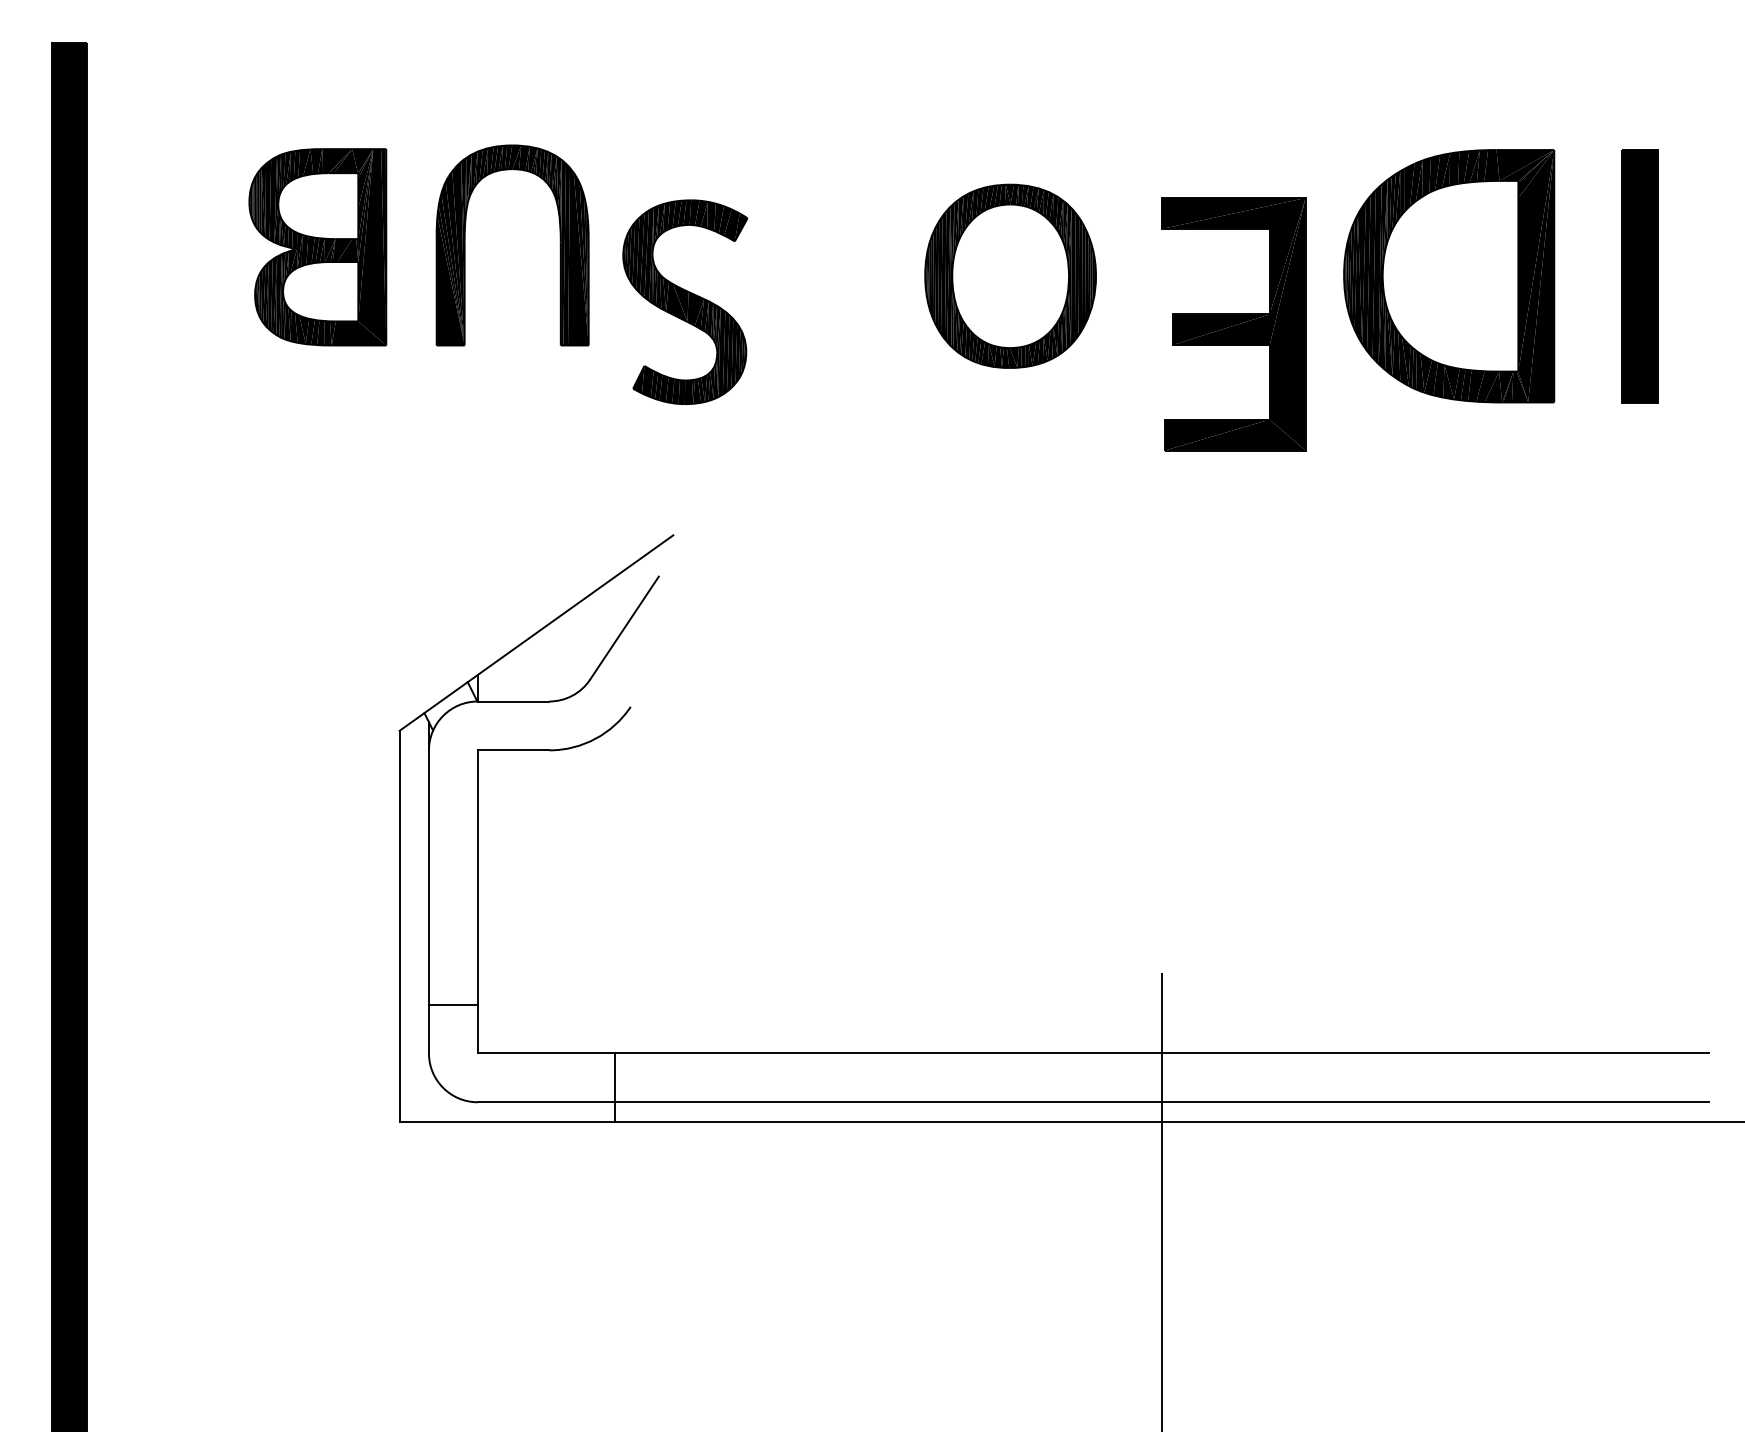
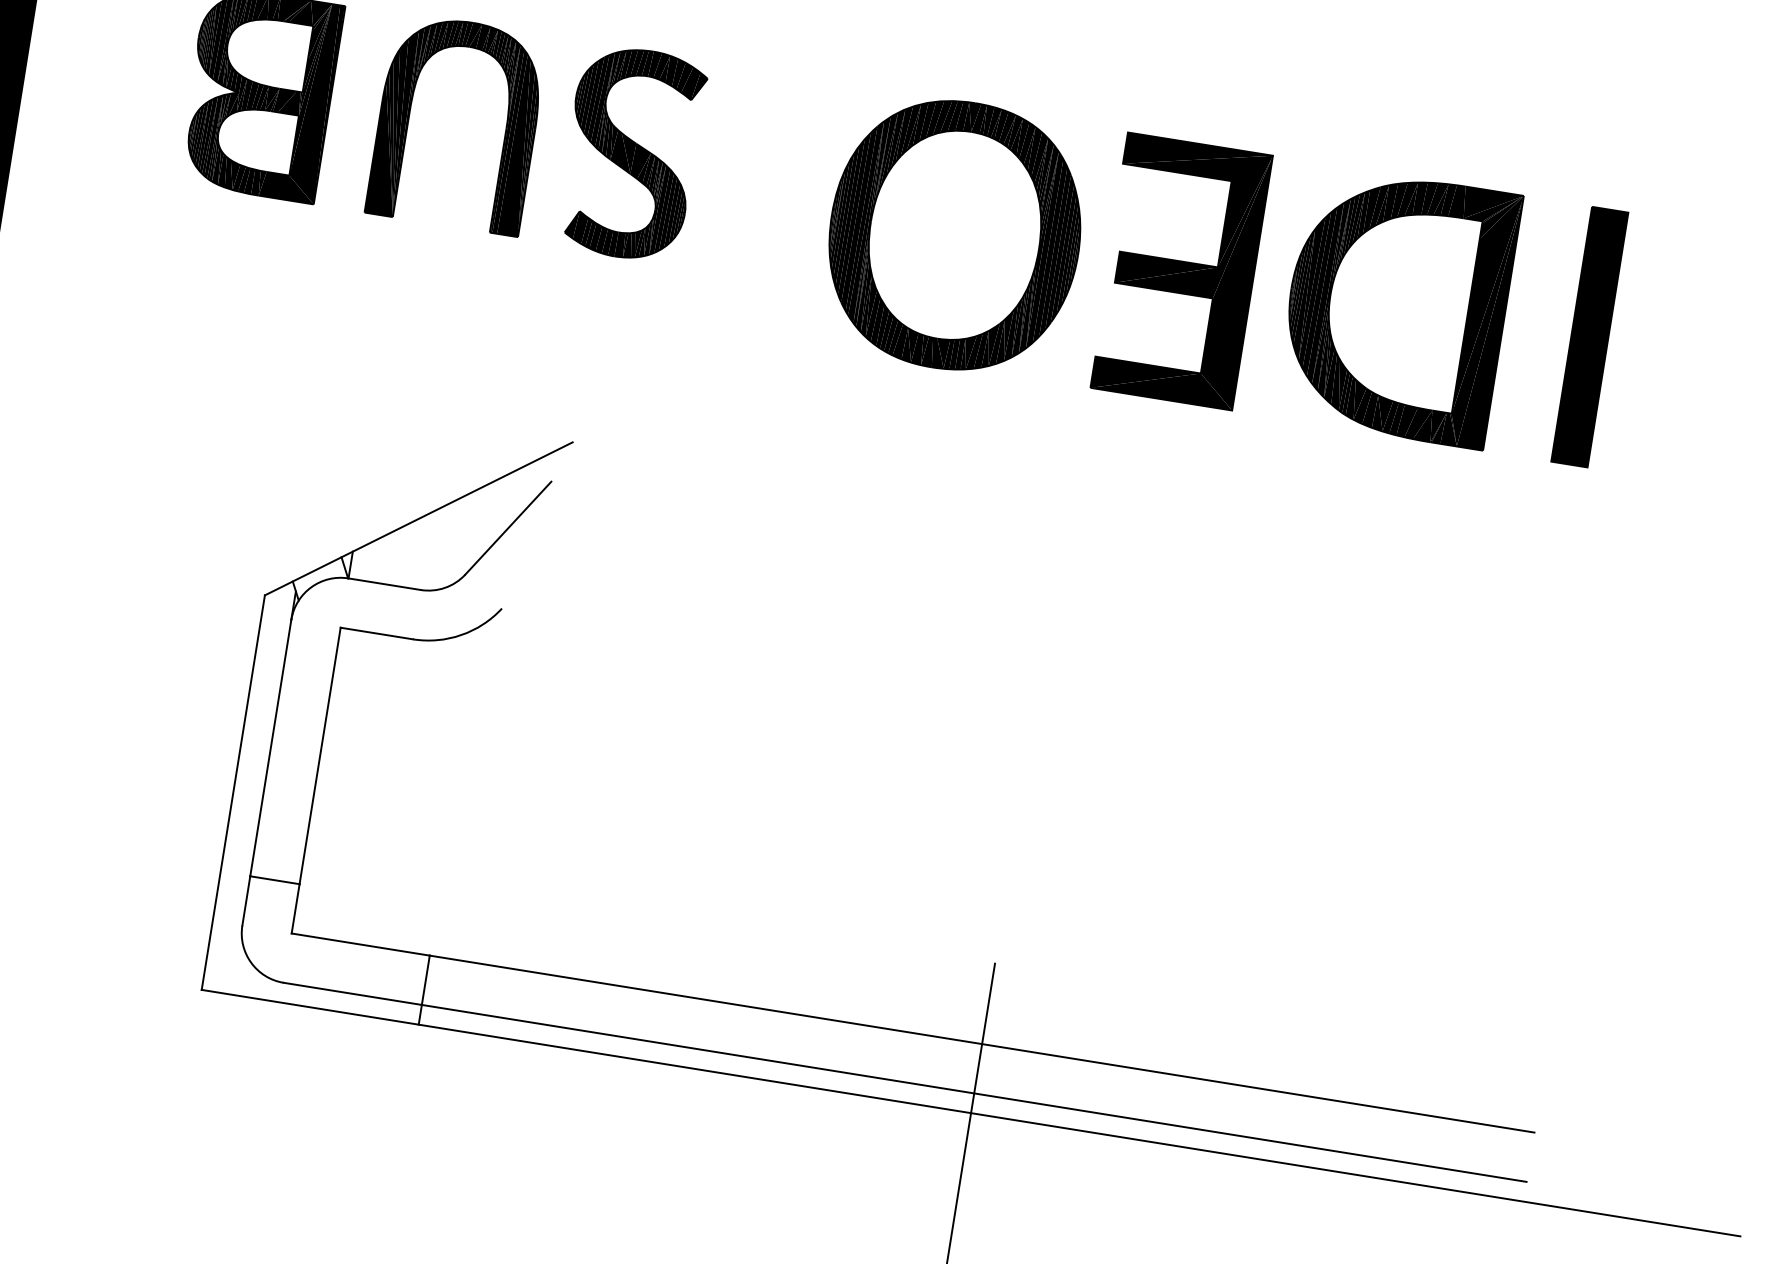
part: (1010, 276) -> (954, 235), size x1.43
part: (685, 301) -> (631, 152), moved
part: (1233, 324) -> (1179, 271), moved

